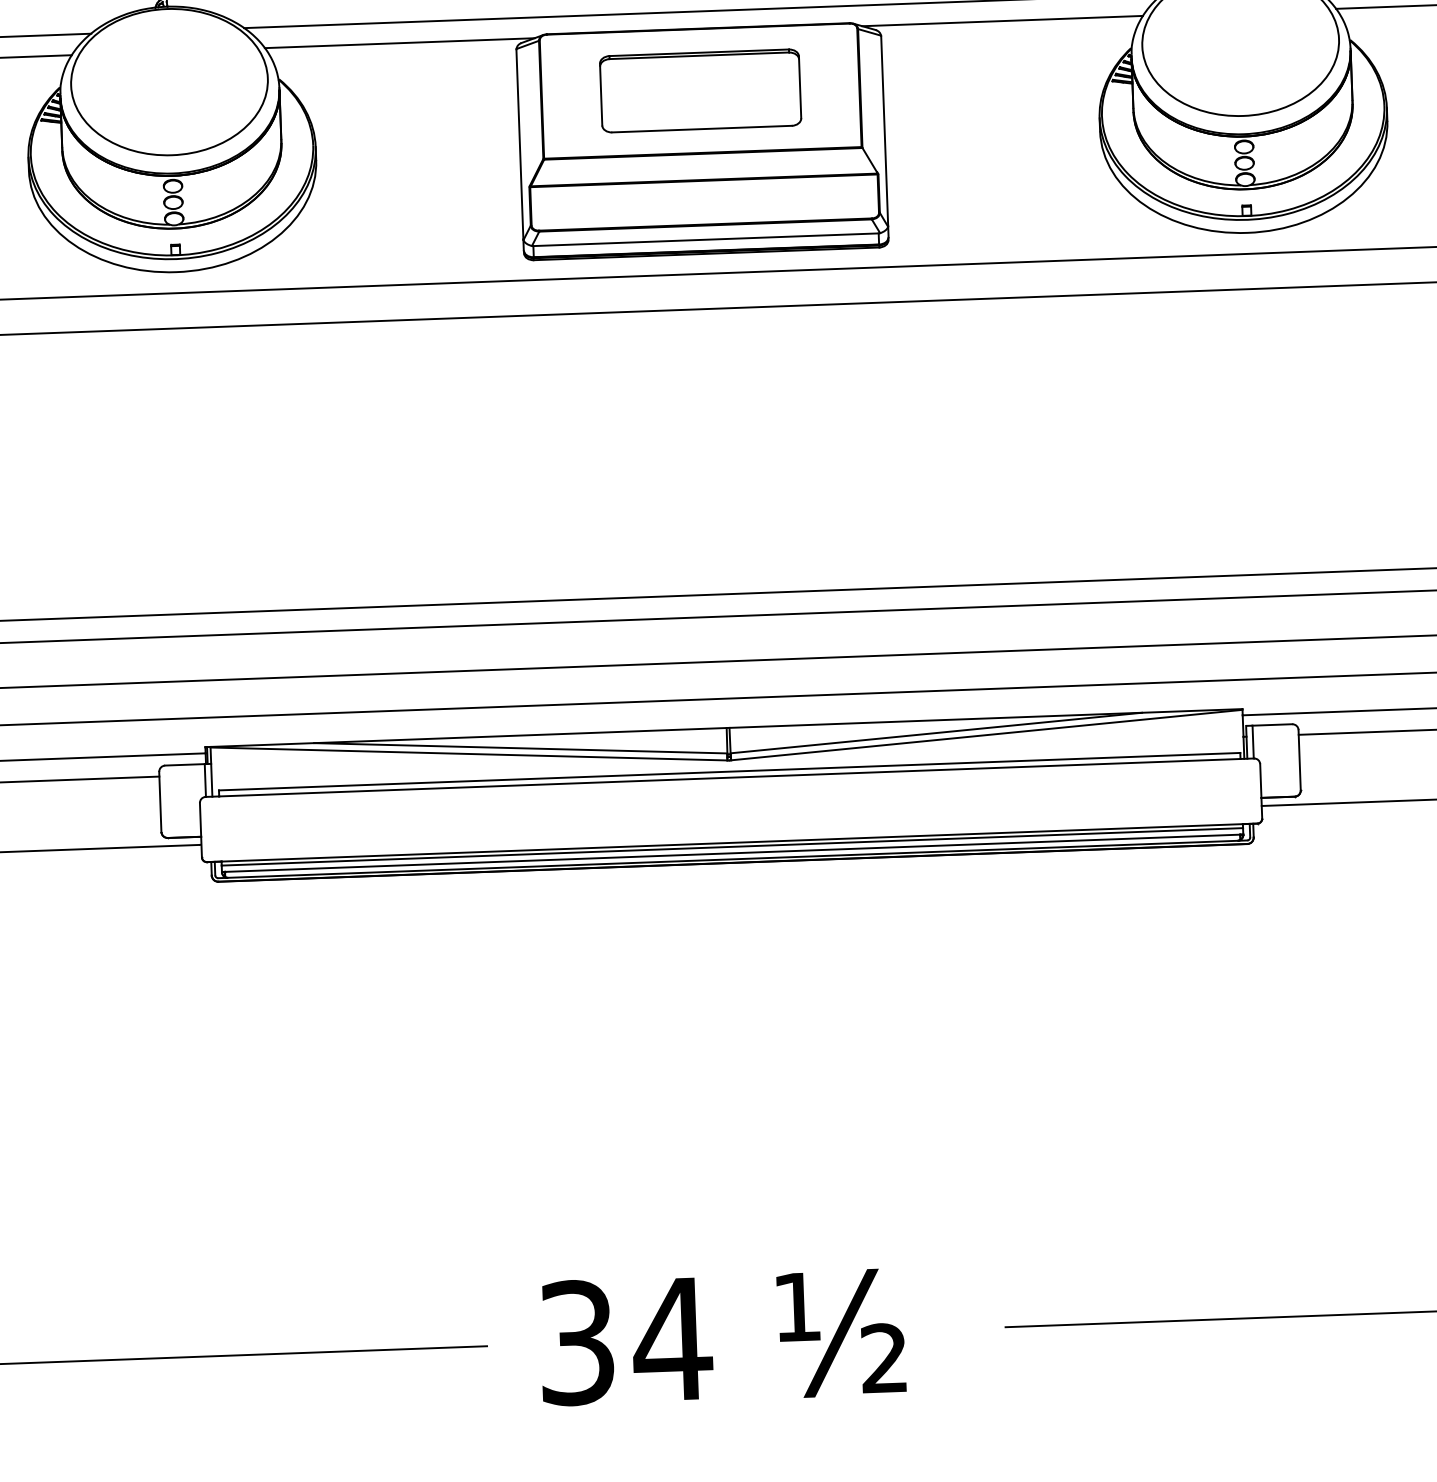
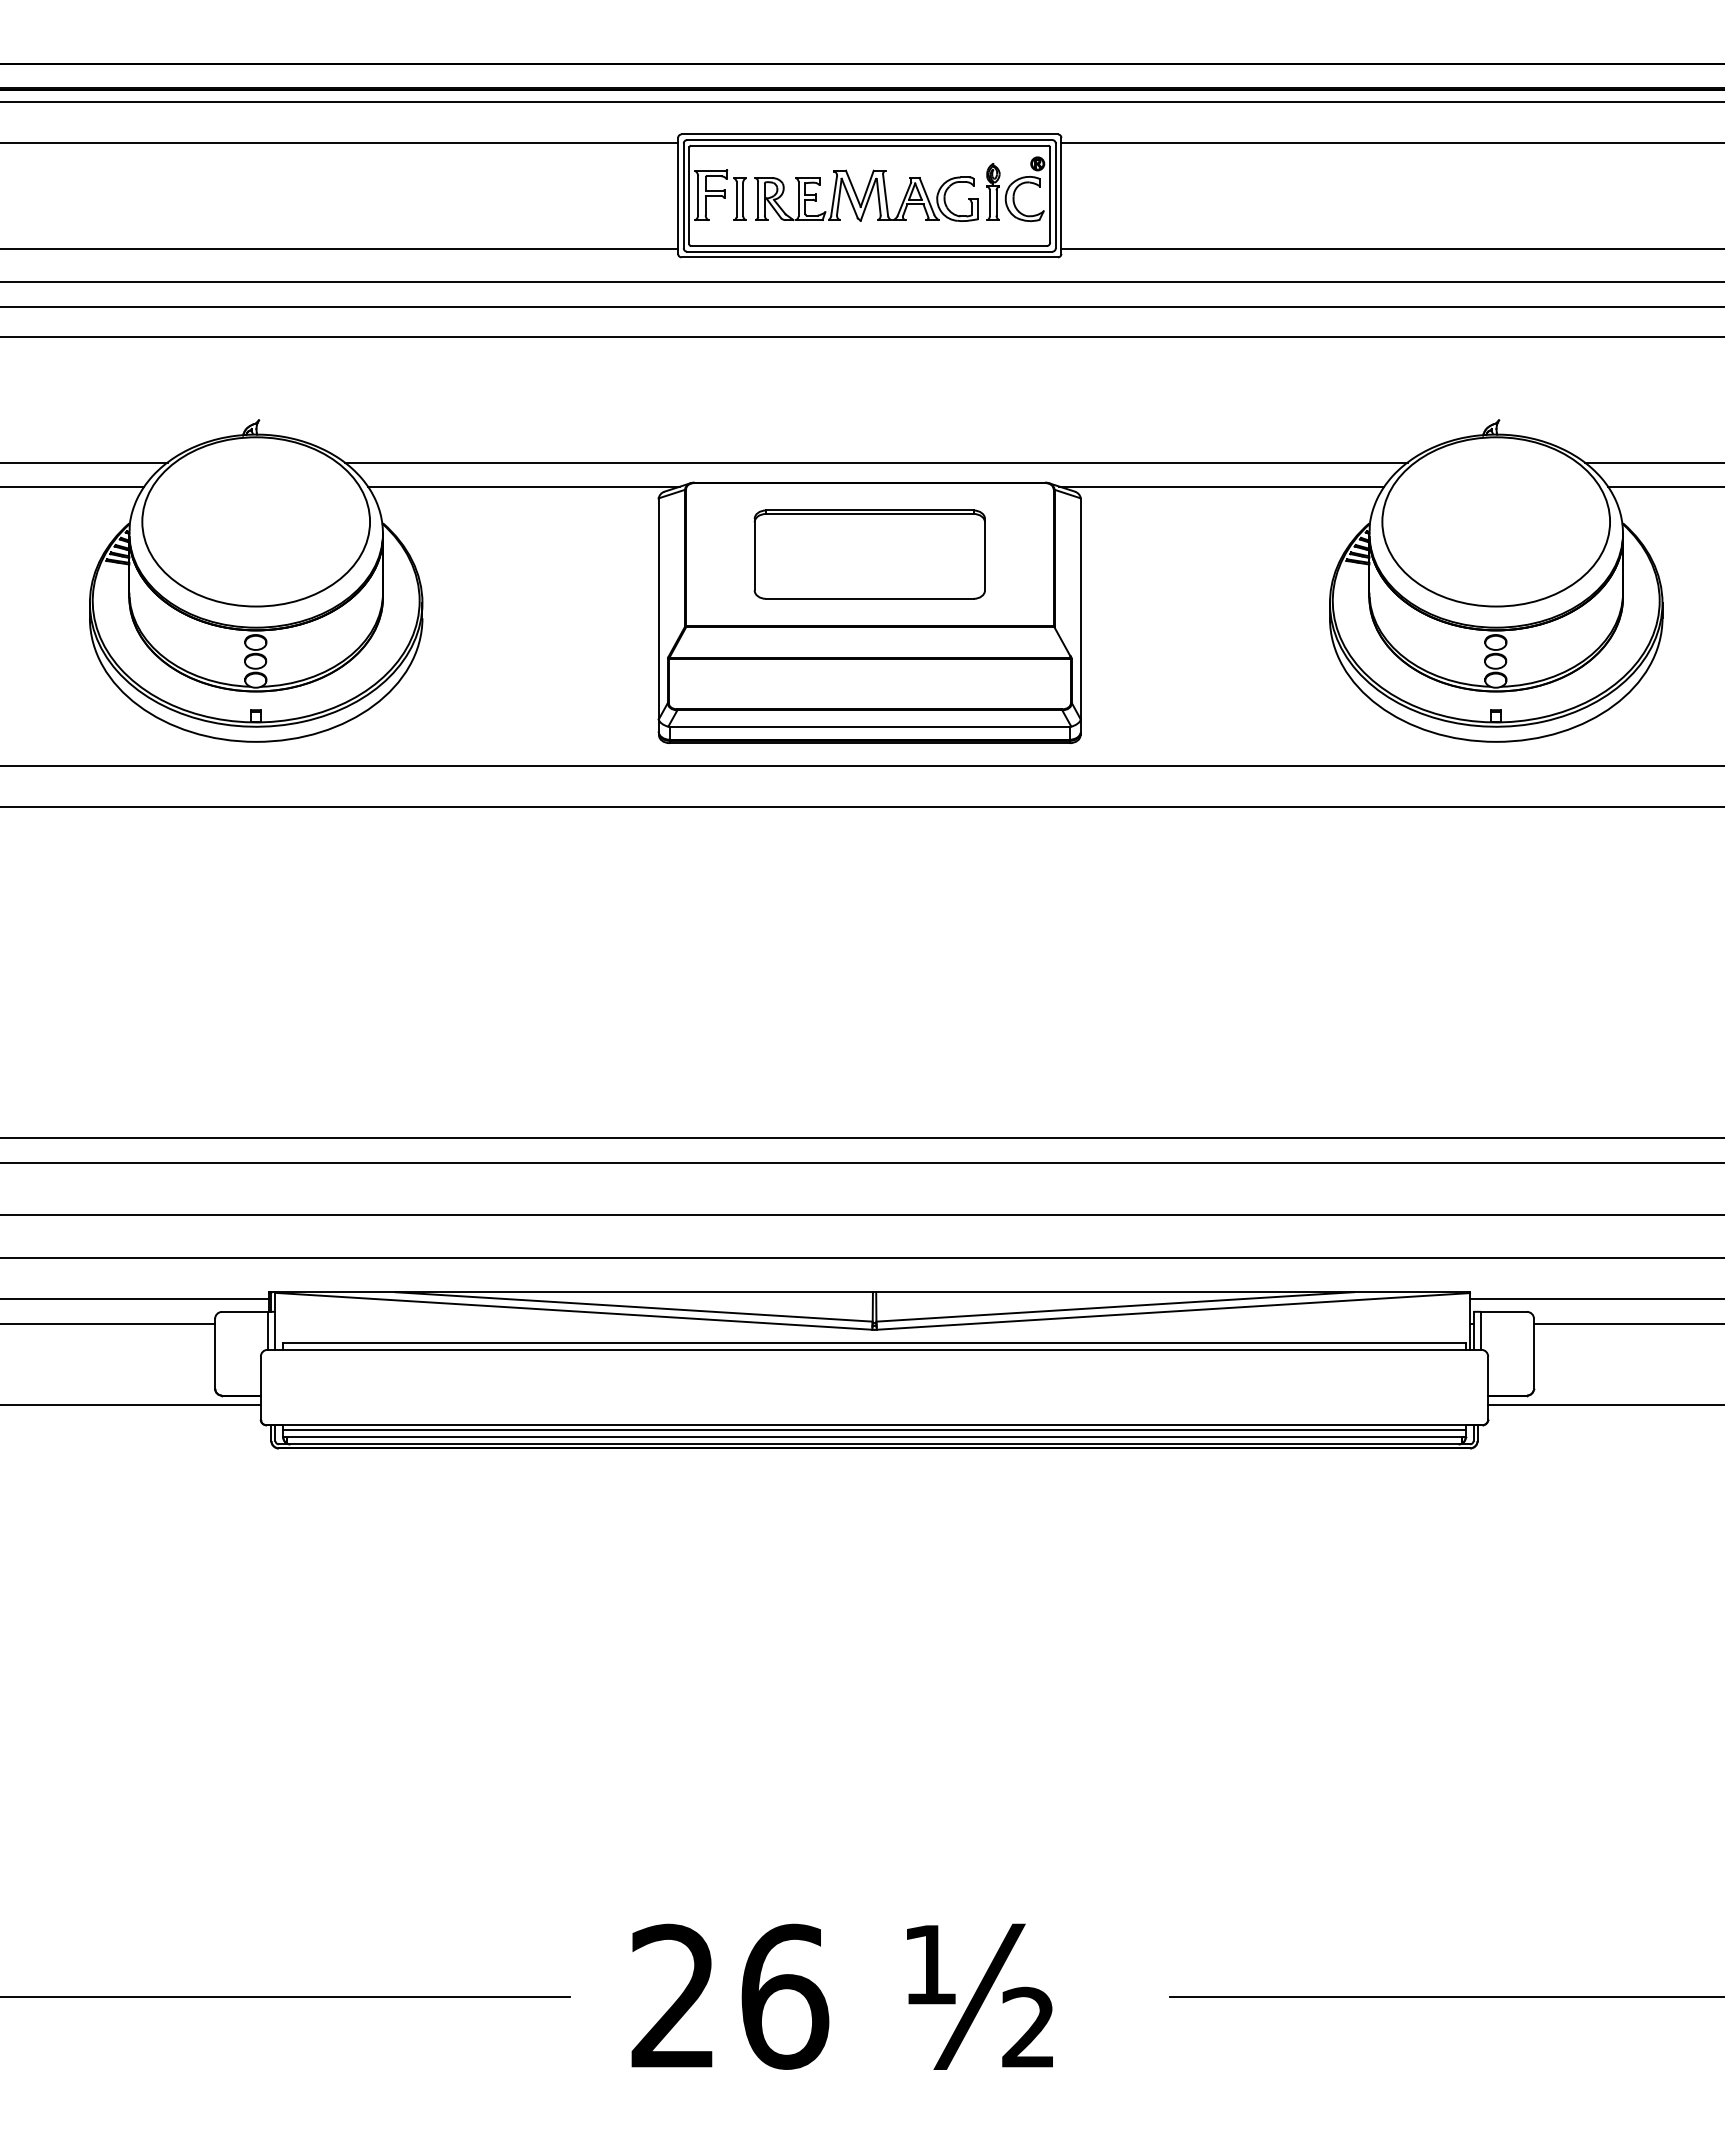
text: (625, 1340) -> (730, 1996), 34 -> 26

